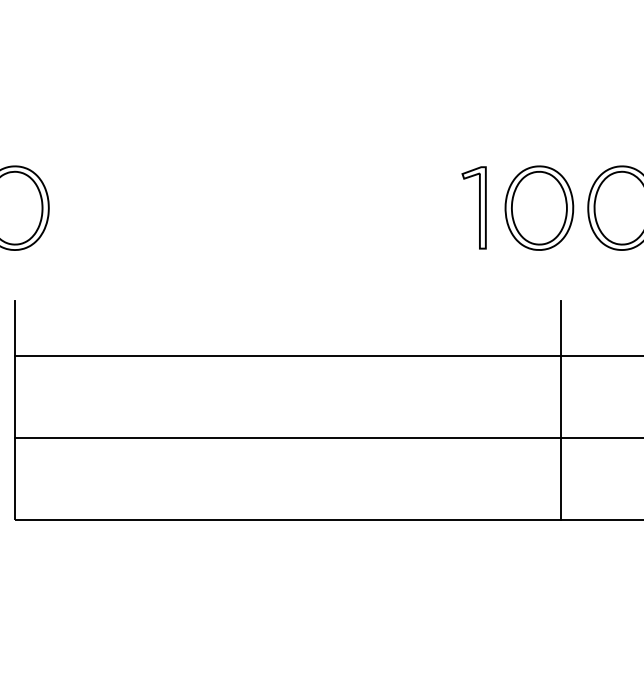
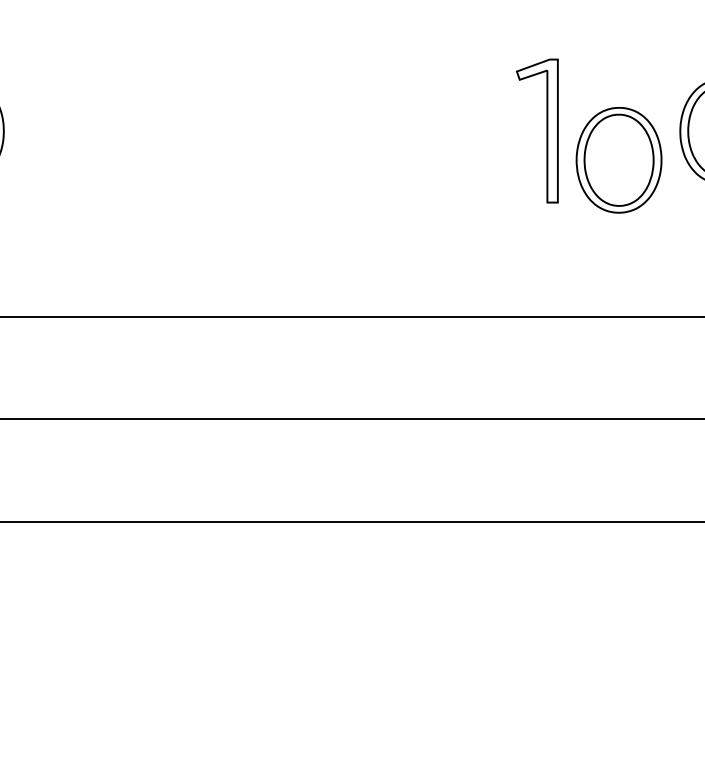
part: (473, 207) -> (536, 130), size x1.4
part: (539, 207) -> (619, 159), moved
line: (561, 410) -> (646, 385), removed

